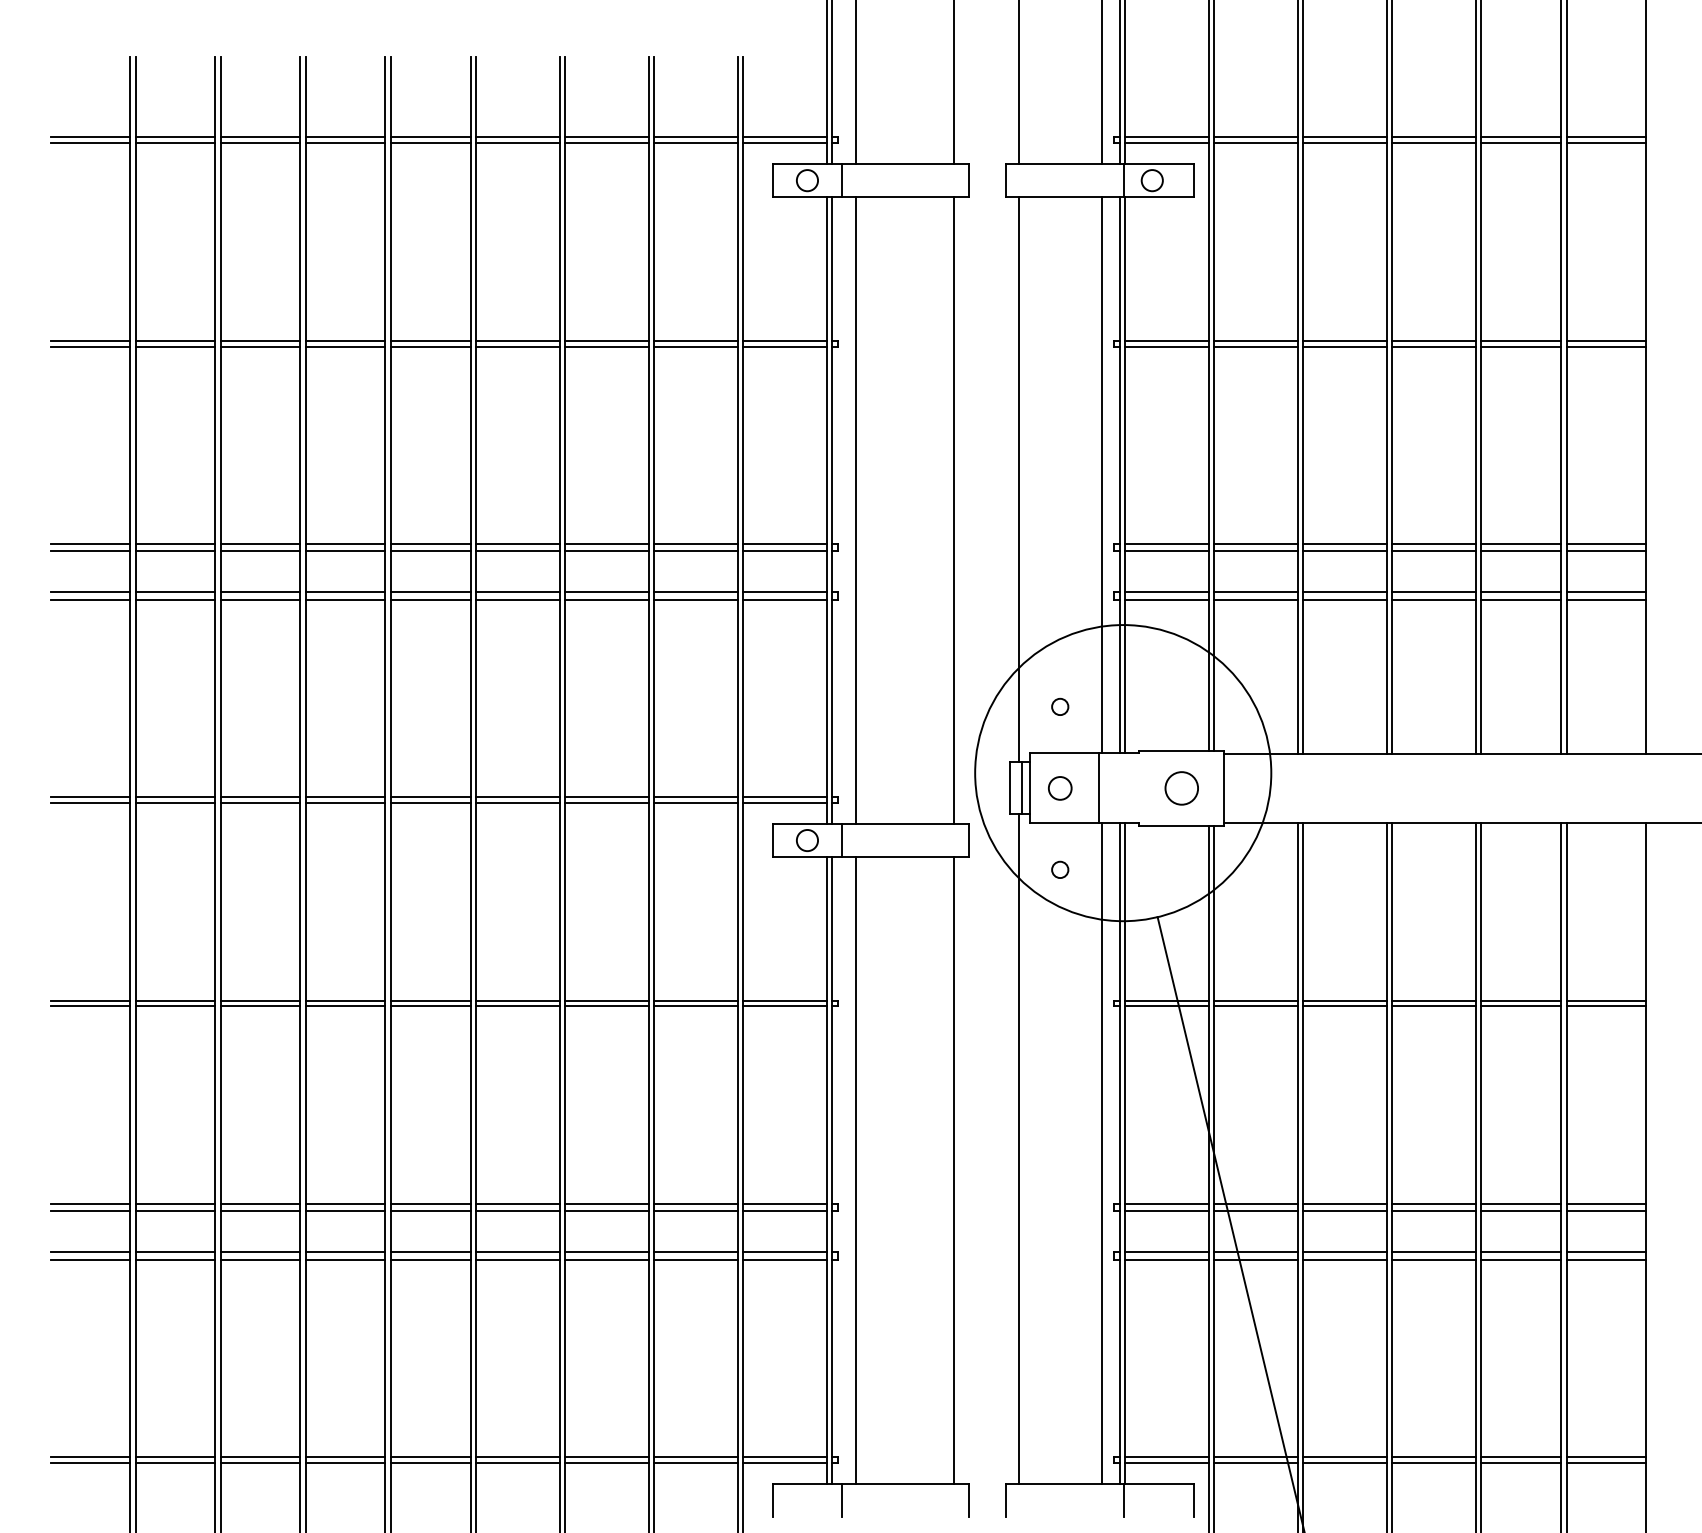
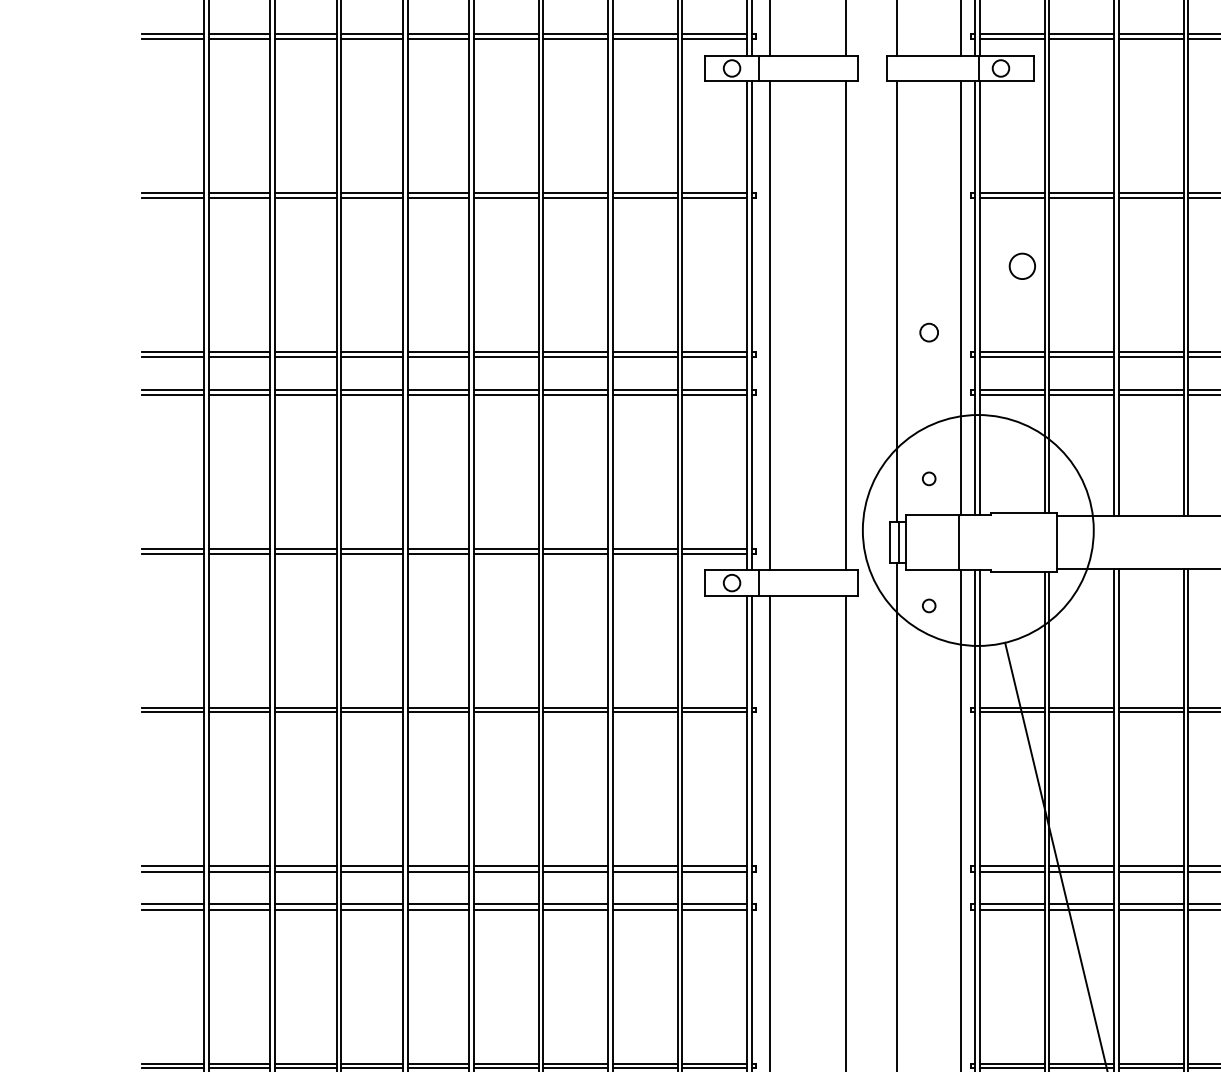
circle: (1060, 788) -> (929, 332), moved
circle: (1181, 788) -> (1022, 266), moved

